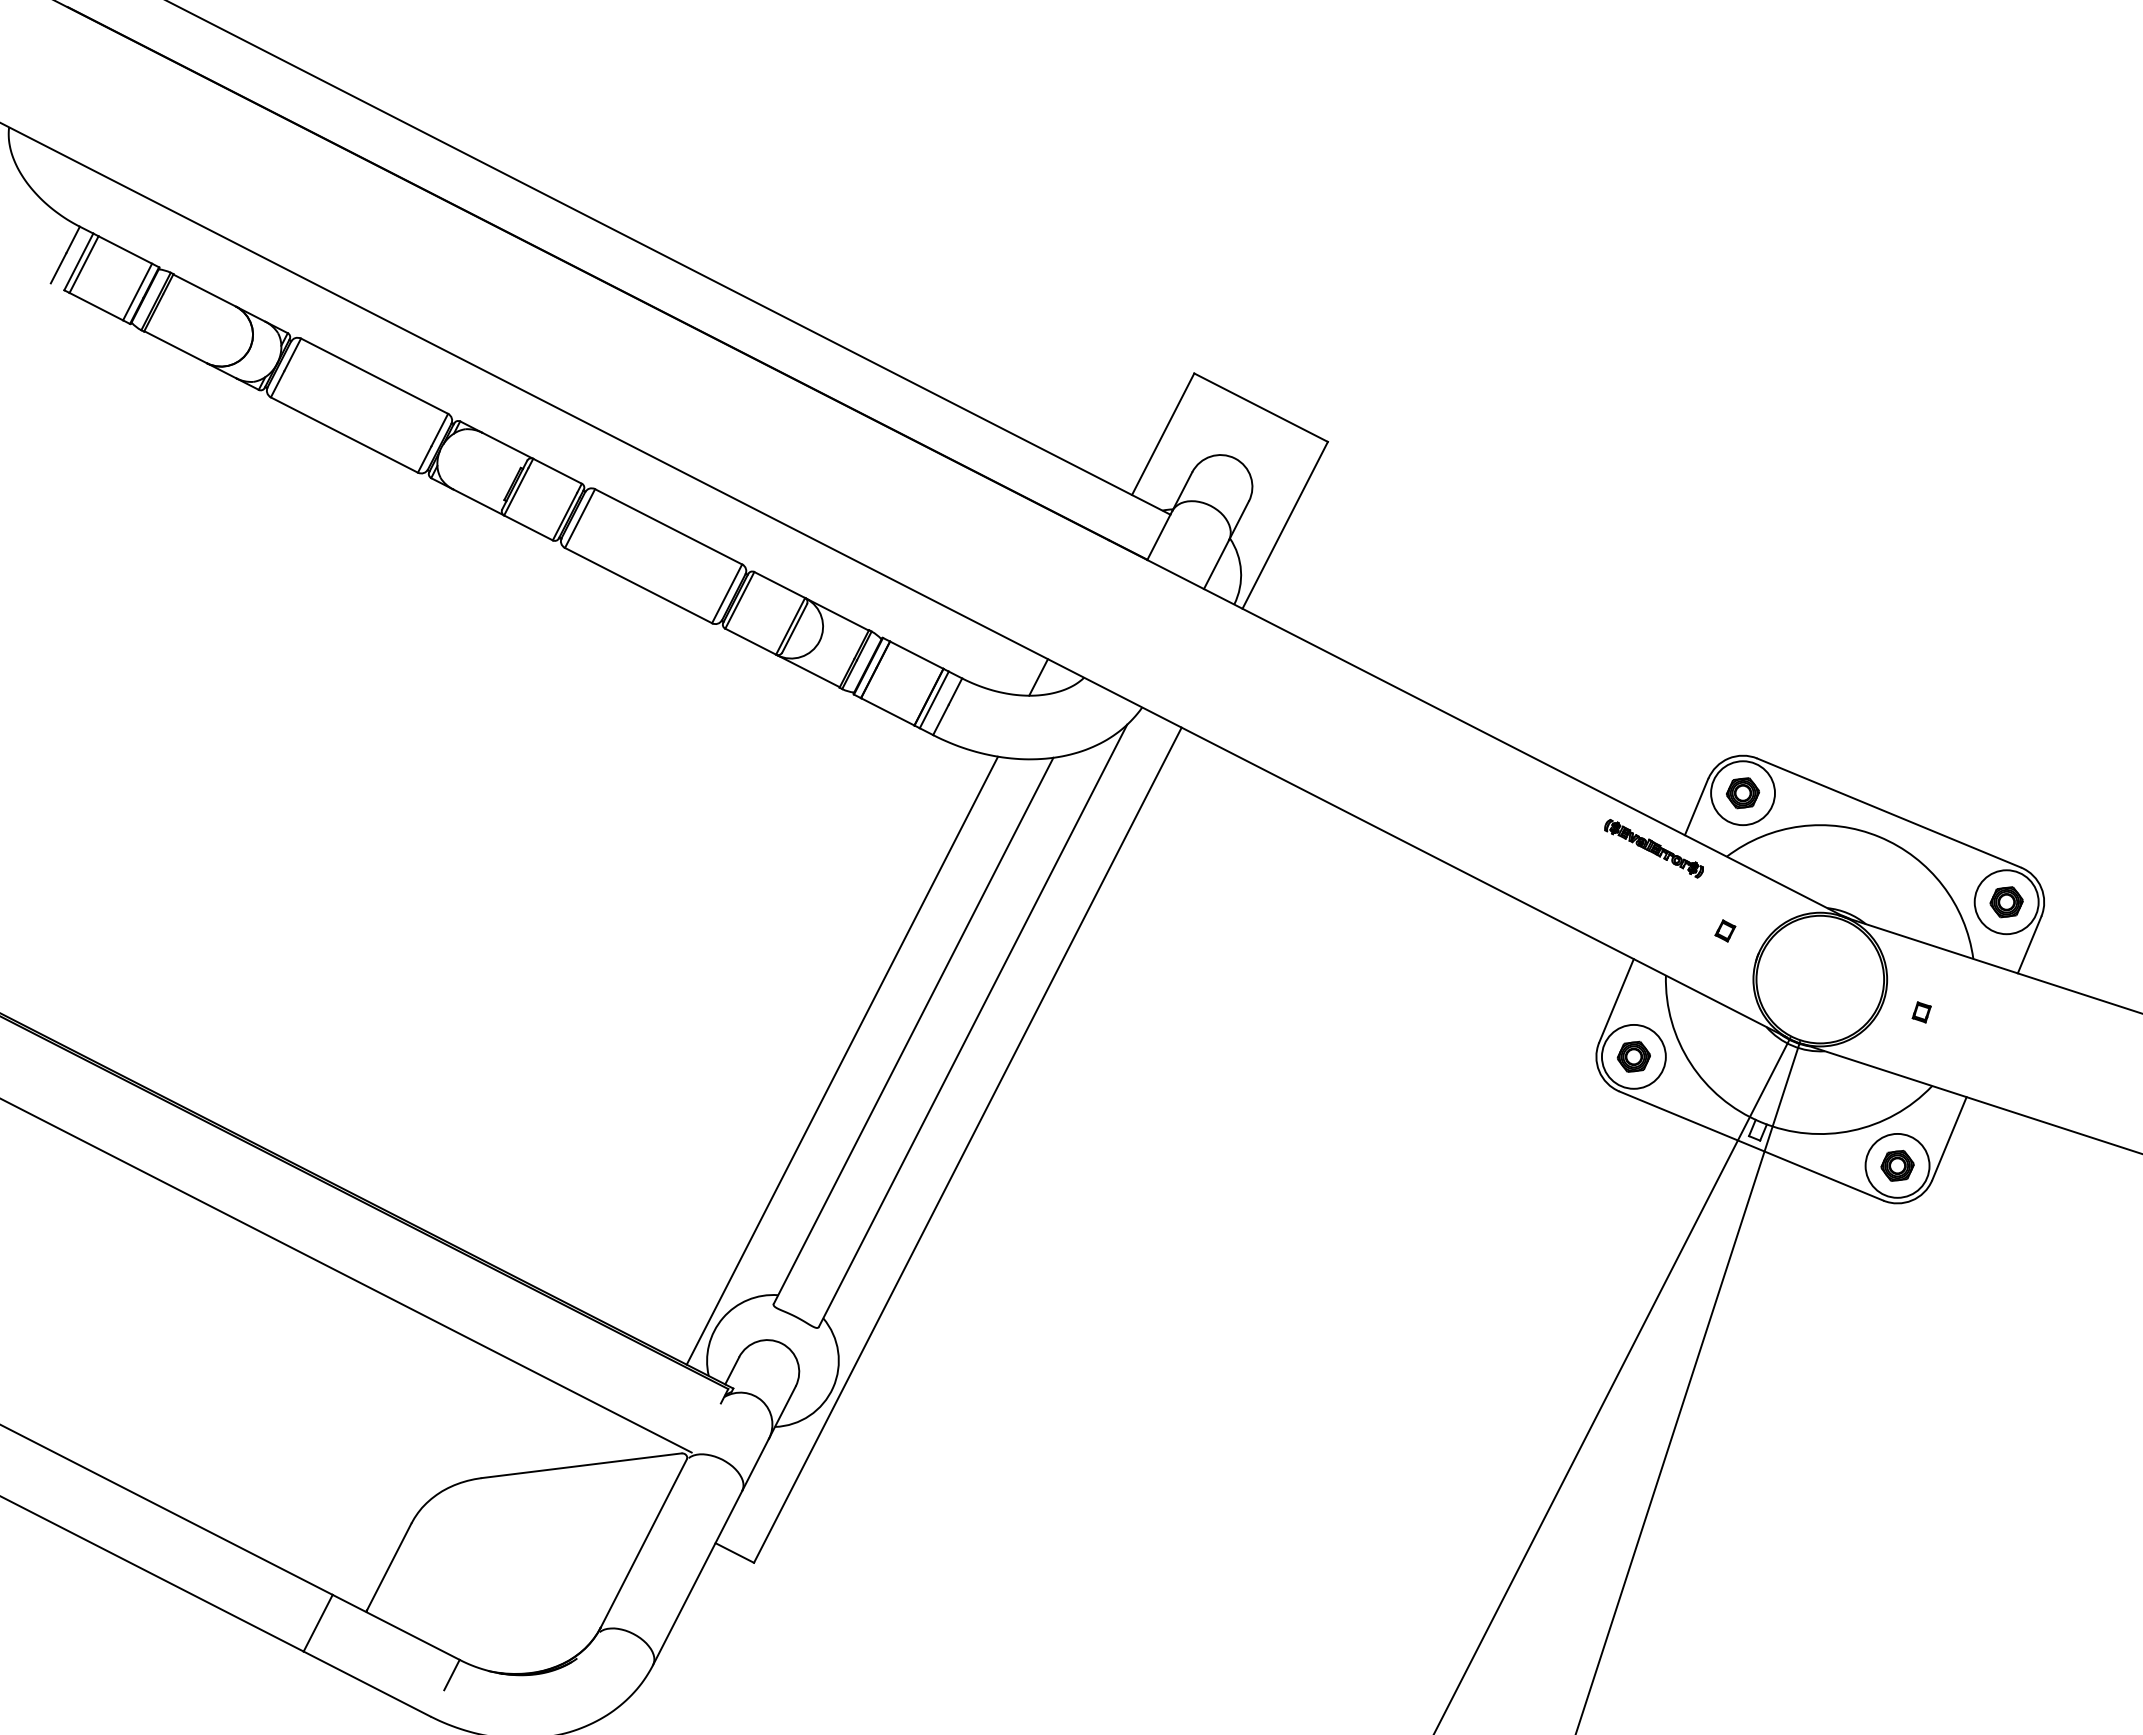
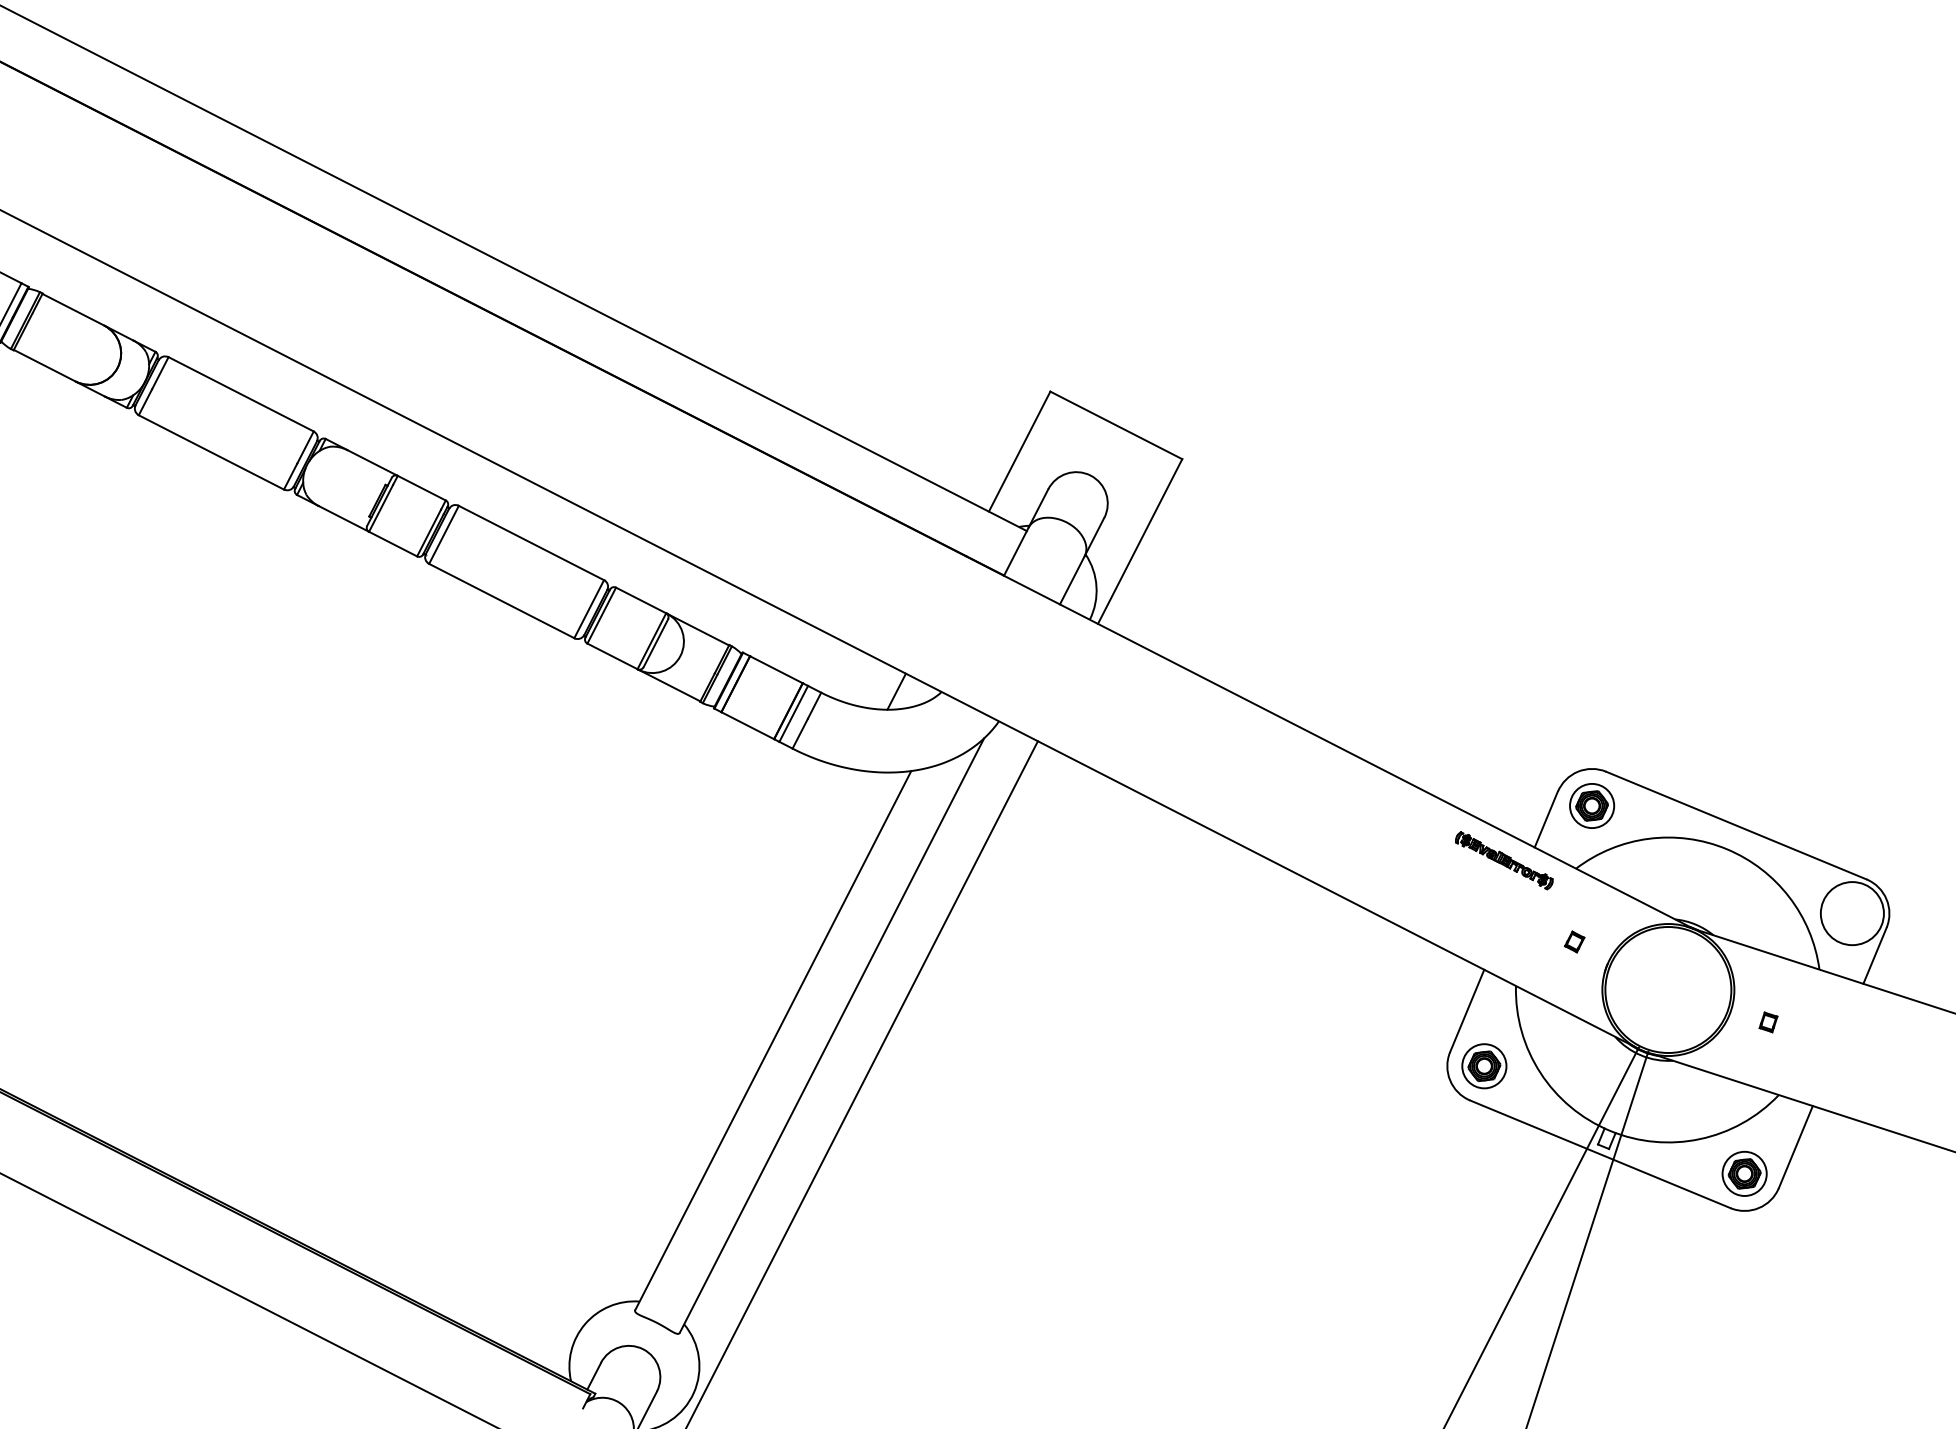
circle: (1743, 793) -> (1592, 806), size x0.7
part: (2006, 902) -> (1852, 913), removed
circle: (1633, 1056) -> (1483, 1065), size x0.7
line: (842, 1060) -> (703, 1069), removed
circle: (1897, 1165) -> (1744, 1173), size x0.7

